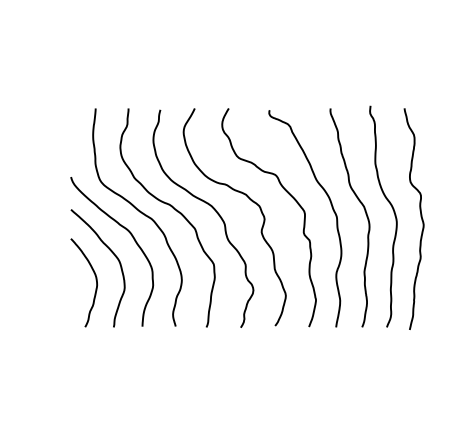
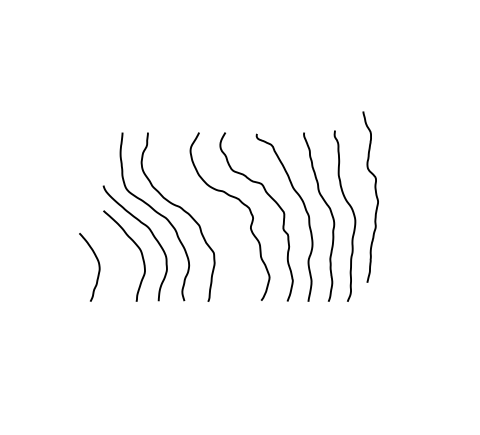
curve: (209, 206) -> (210, 208), removed
curve: (420, 218) -> (375, 196), moved
curve: (95, 283) -> (98, 267), moved

